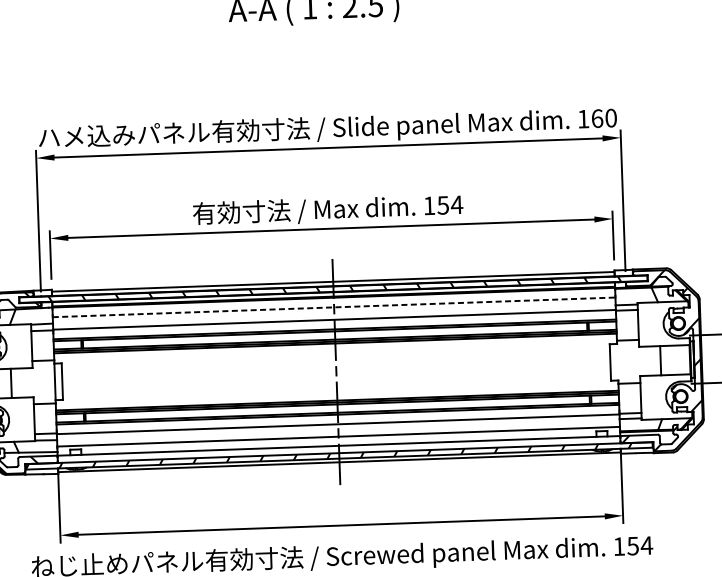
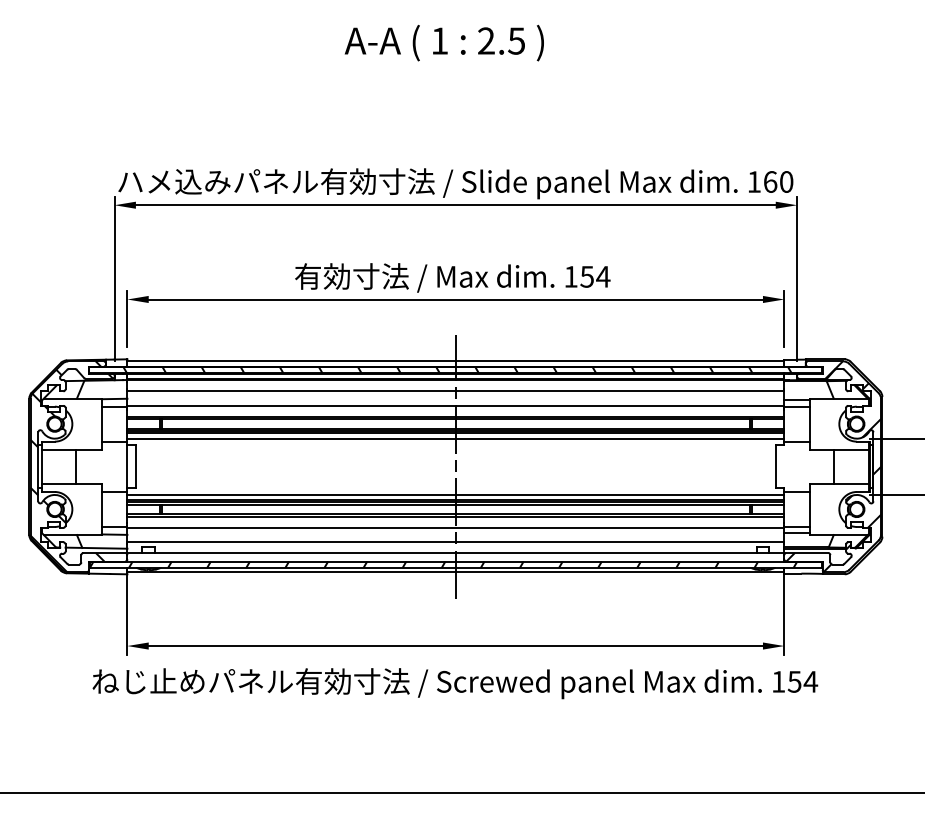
line: (334, 307) -> (456, 391), dashed -> solid
line: (335, 347) -> (455, 438), added
line: (336, 395) -> (455, 494), added

